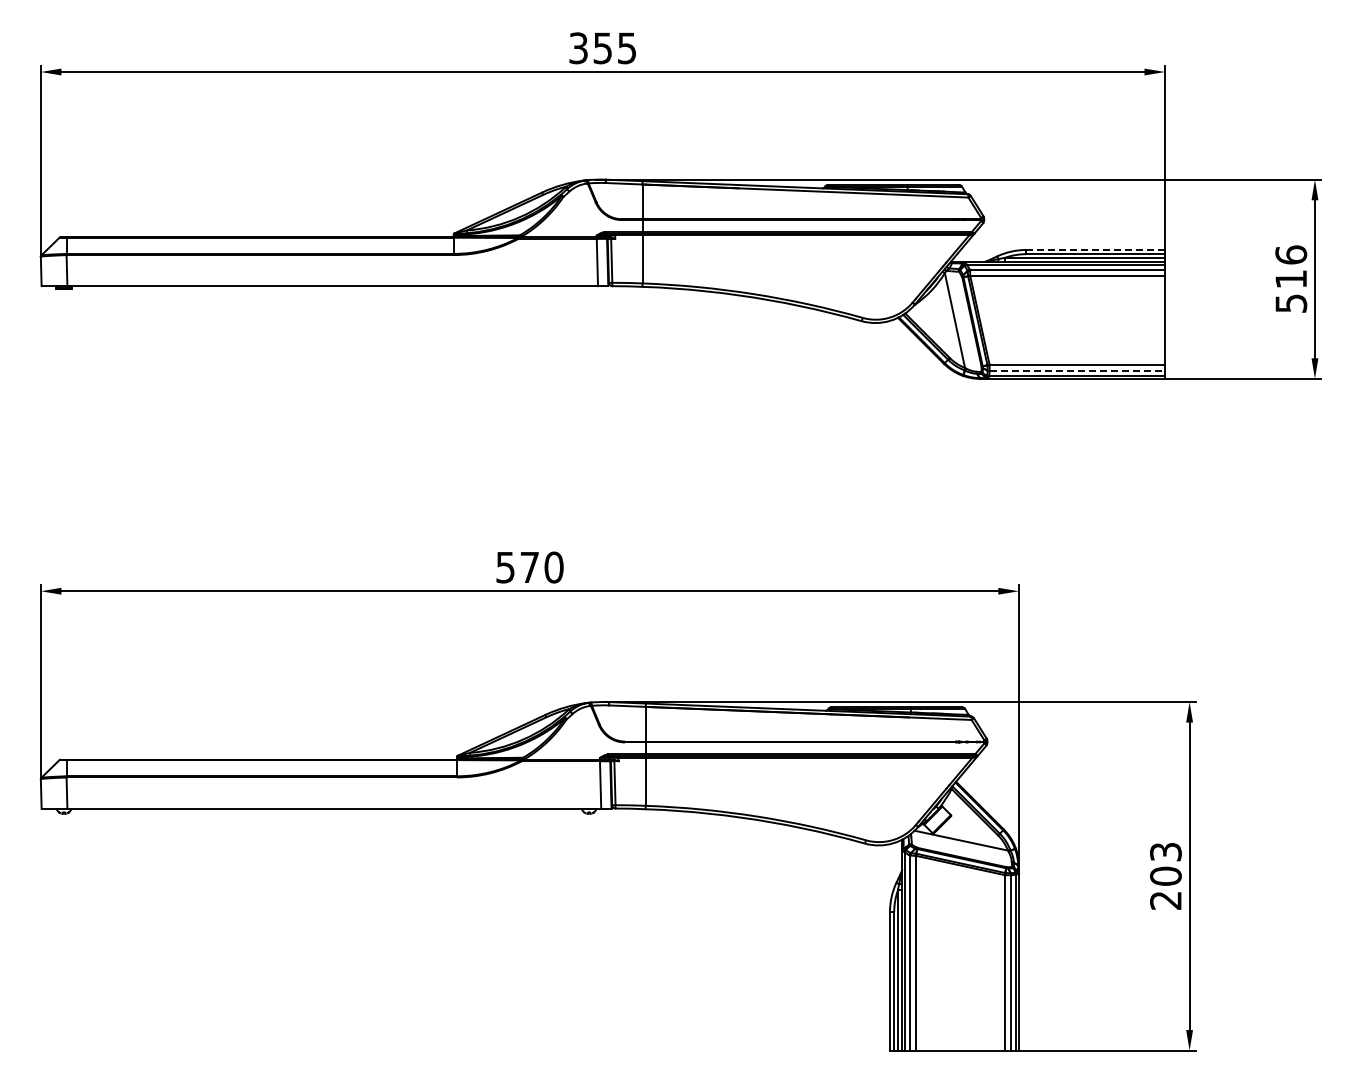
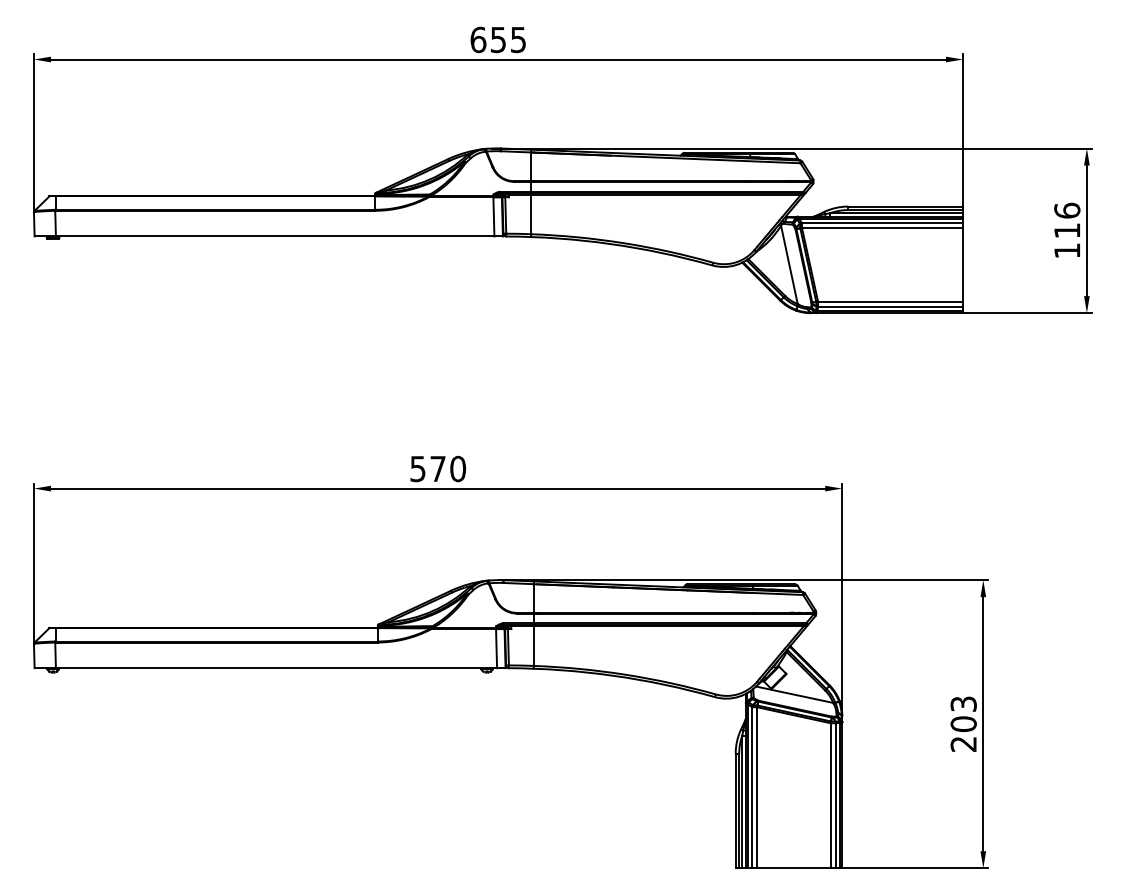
text: (578, 48) -> (478, 40), 355 -> 655
line: (1095, 249) -> (905, 206), dashed -> solid
text: (1291, 303) -> (1067, 250), 516 -> 116
line: (1077, 371) -> (890, 307), dashed -> solid

